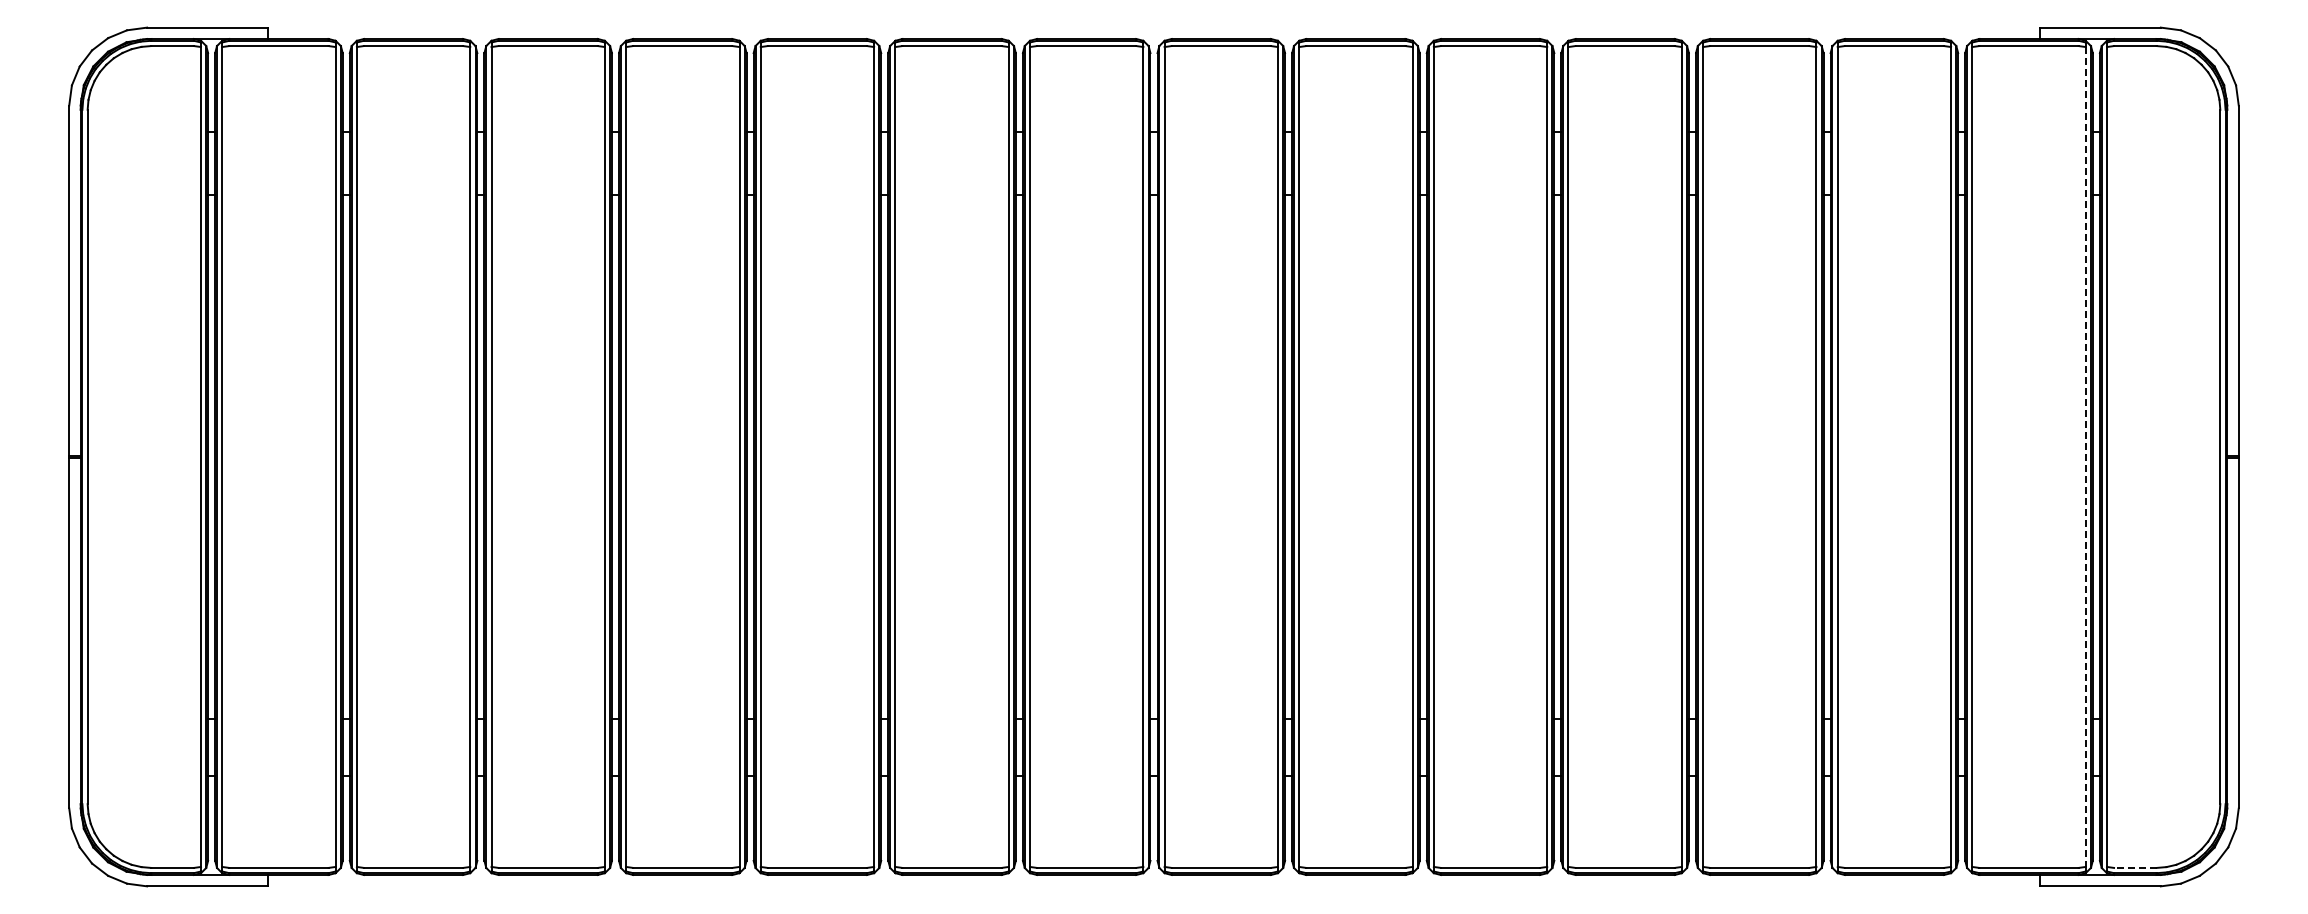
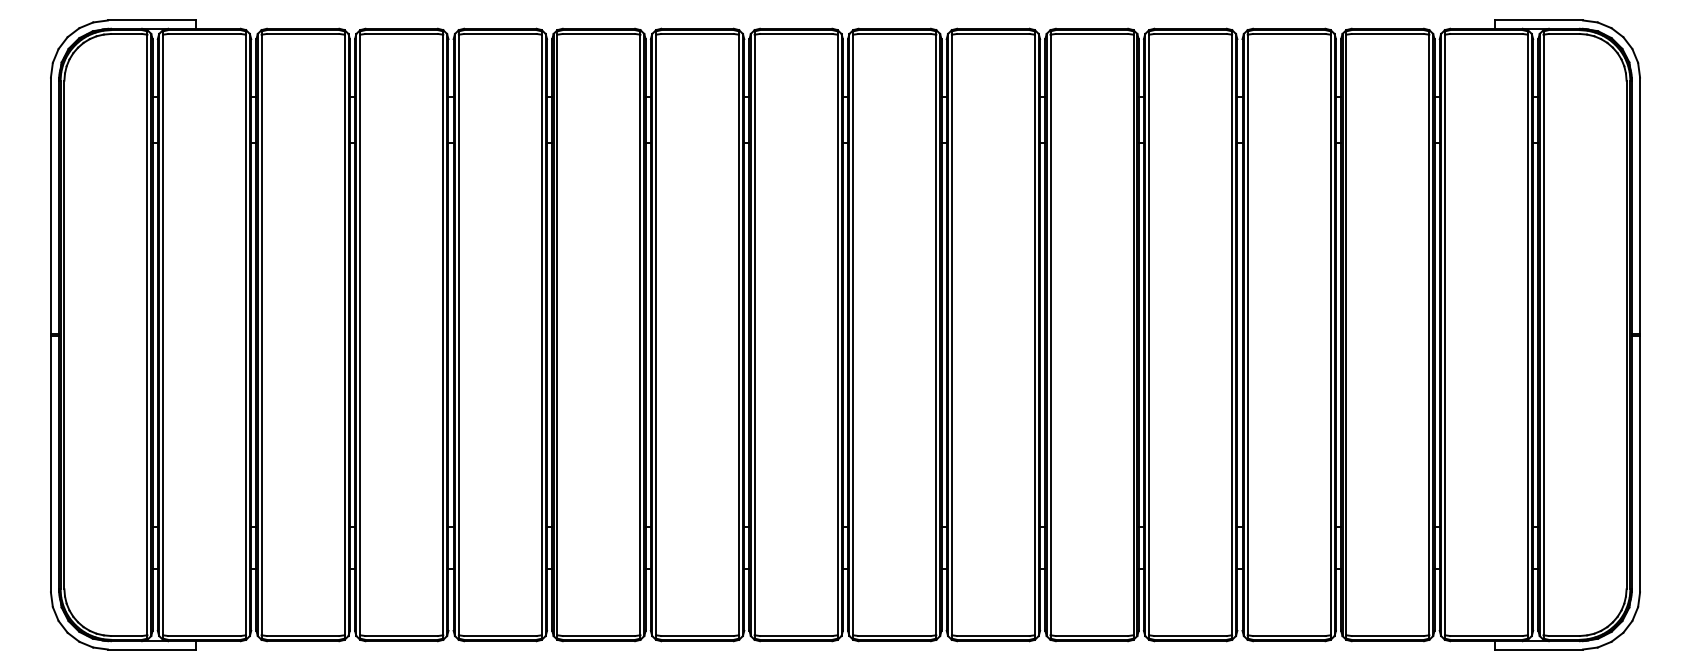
line: (2085, 457) -> (1527, 335), dashed -> solid
line: (2134, 867) -> (1563, 635), dashed -> solid

